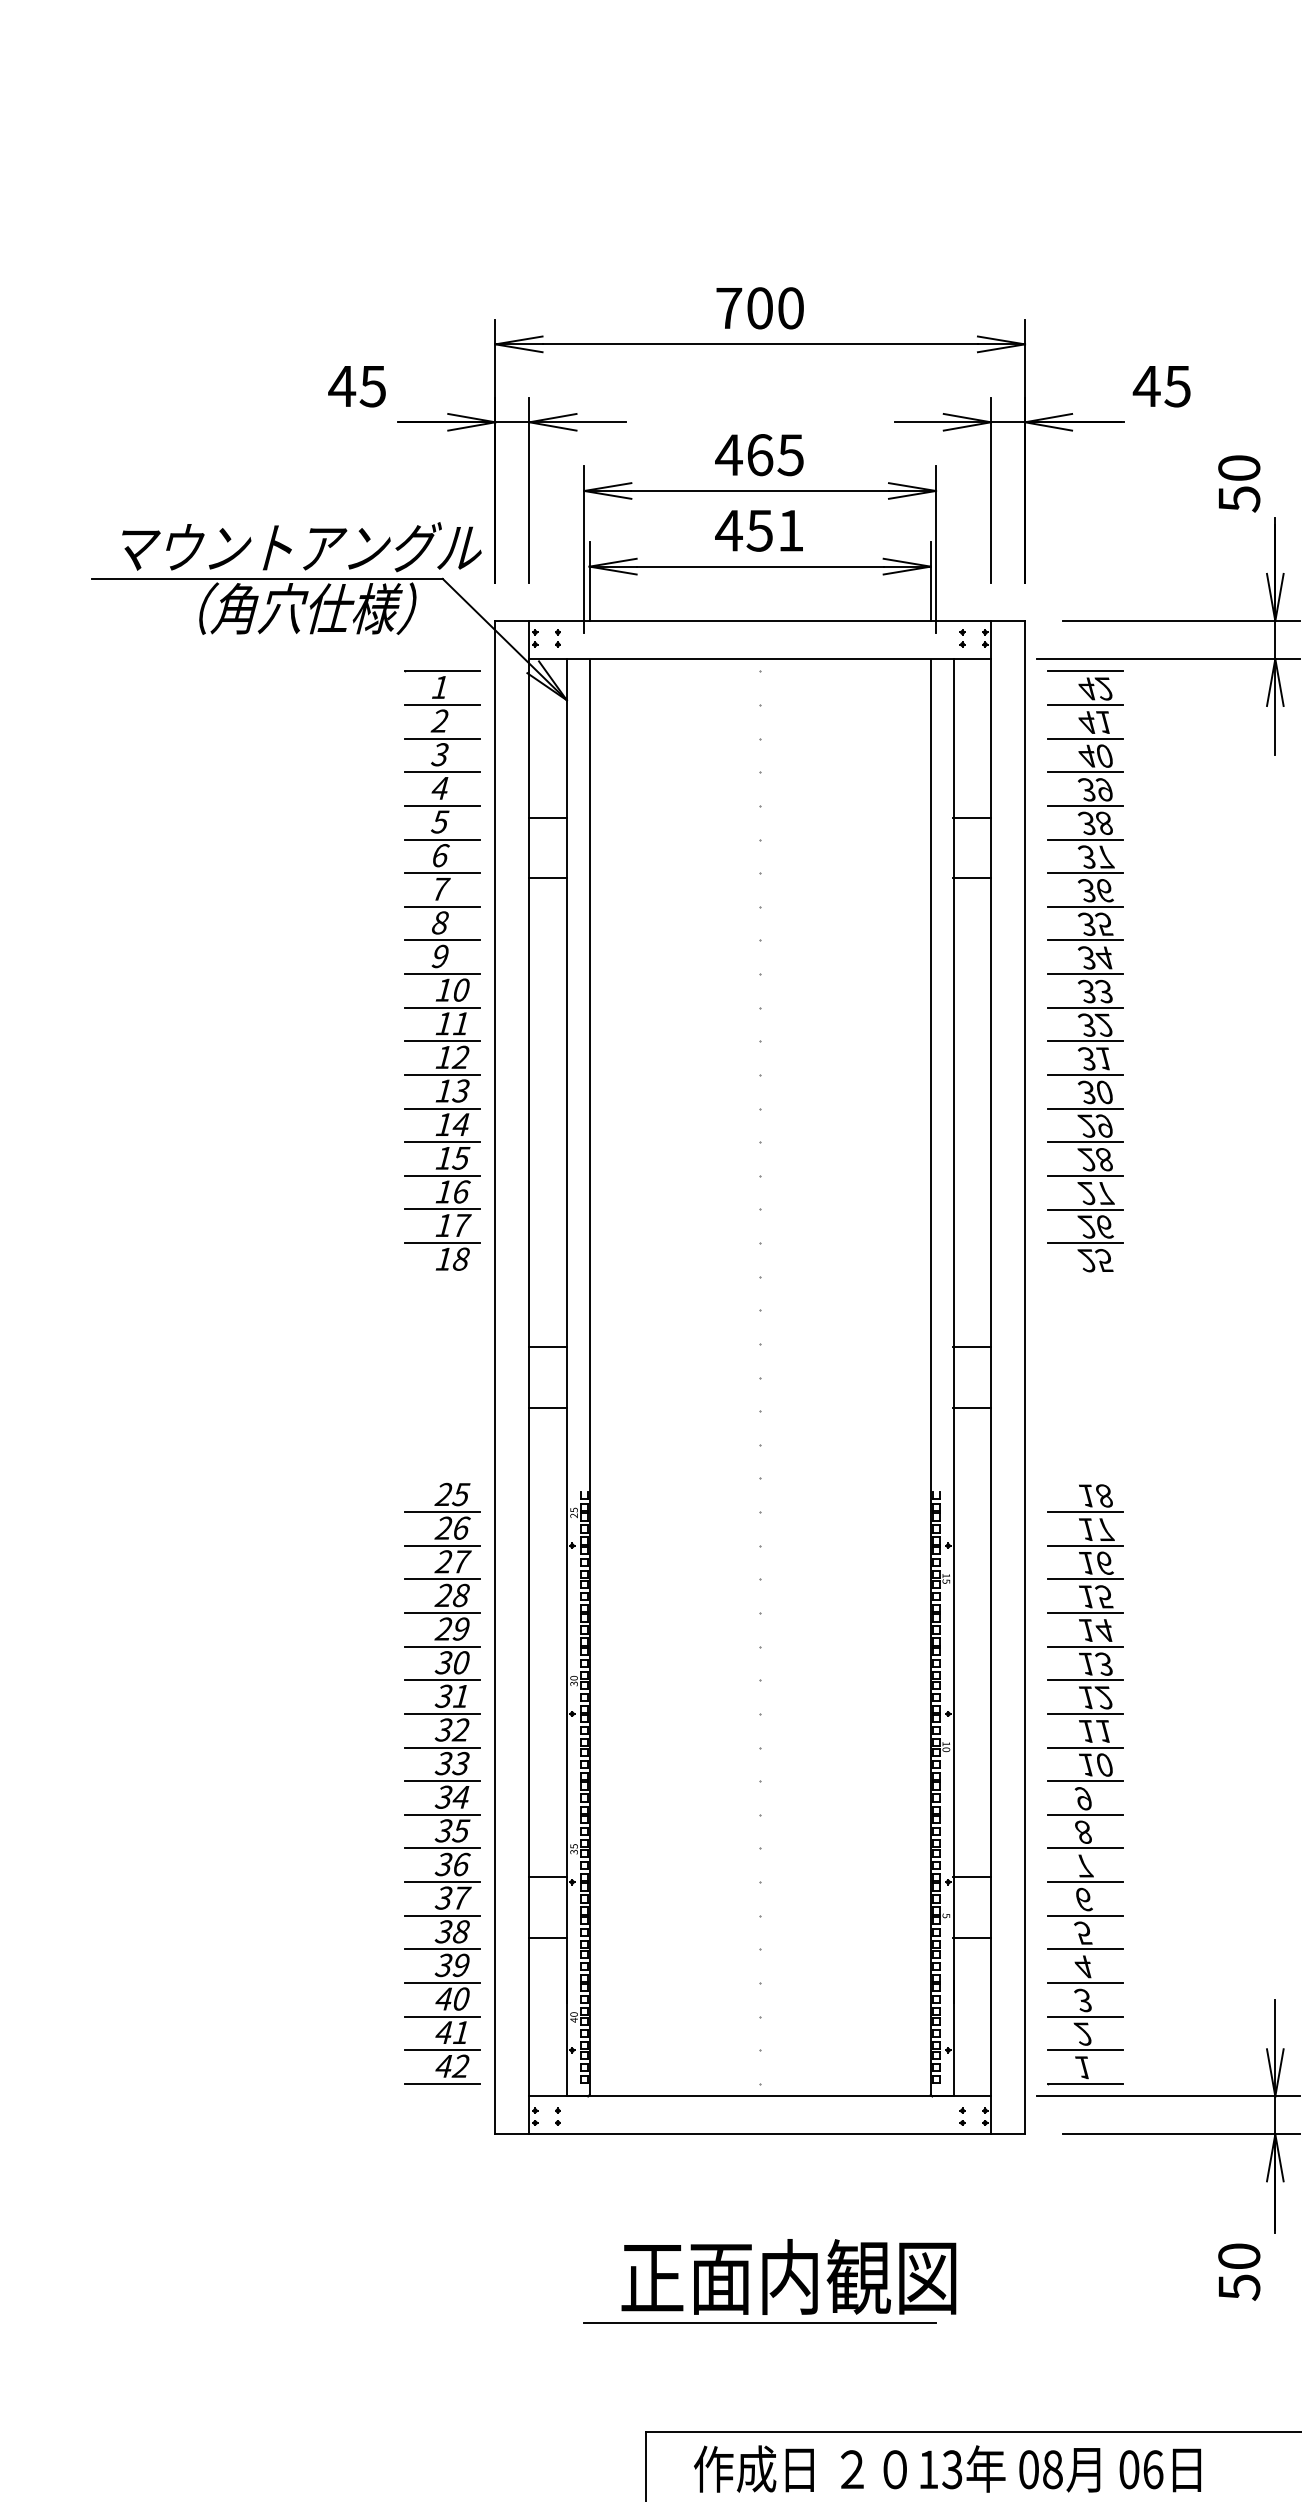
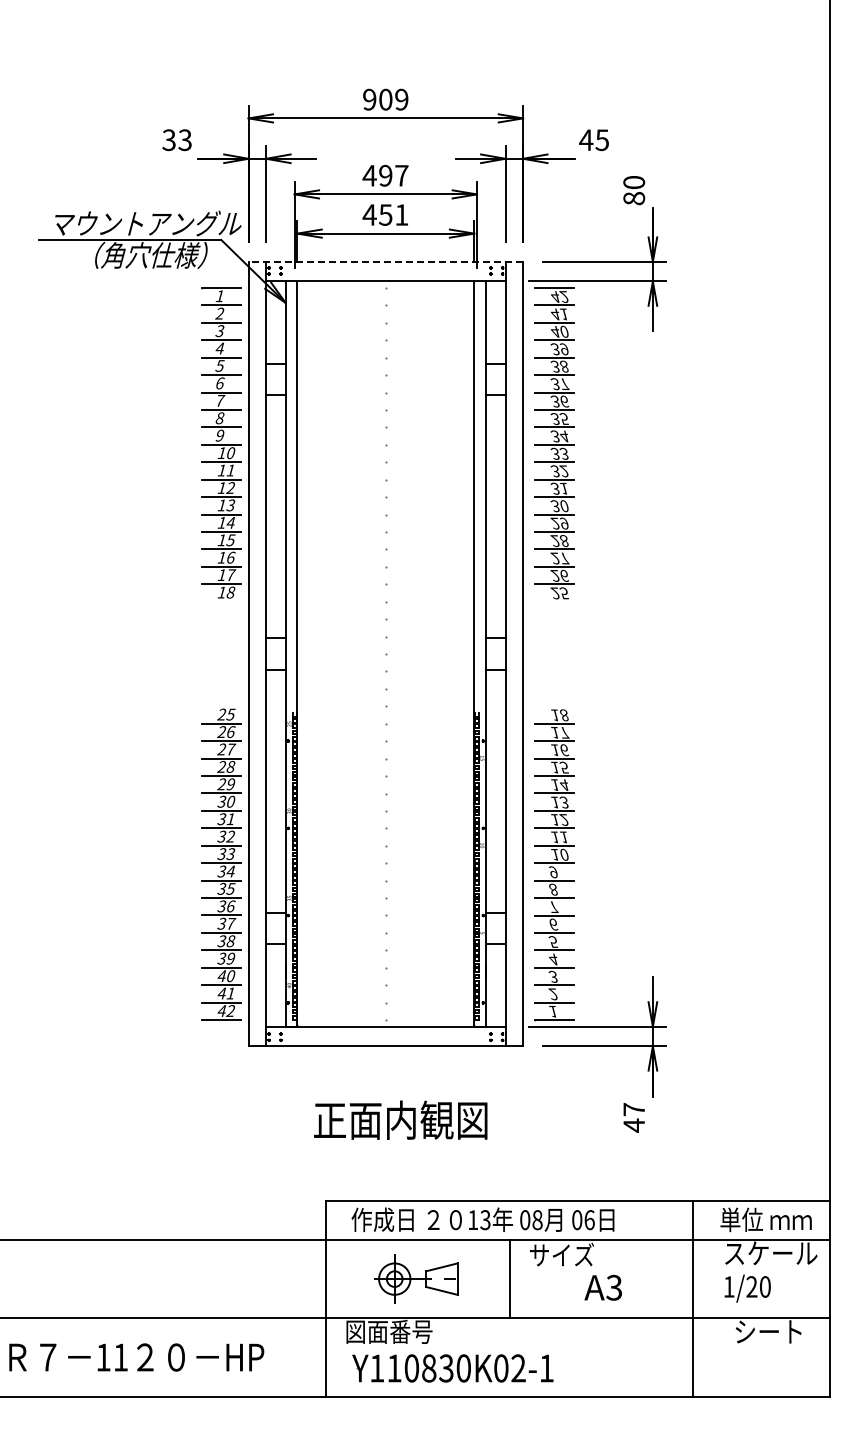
text: (759, 307) -> (385, 99), 700 -> 909
text: (356, 386) -> (176, 140), 45 -> 33
text: (774, 454) -> (393, 175), 465 -> 497
text: (1237, 498) -> (633, 198), 50 -> 80
line: (759, 620) -> (385, 261), solid -> dashed
text: (1239, 2271) -> (634, 1117), 50 -> 47
line: (759, 2323) -> (385, 1144), removed

